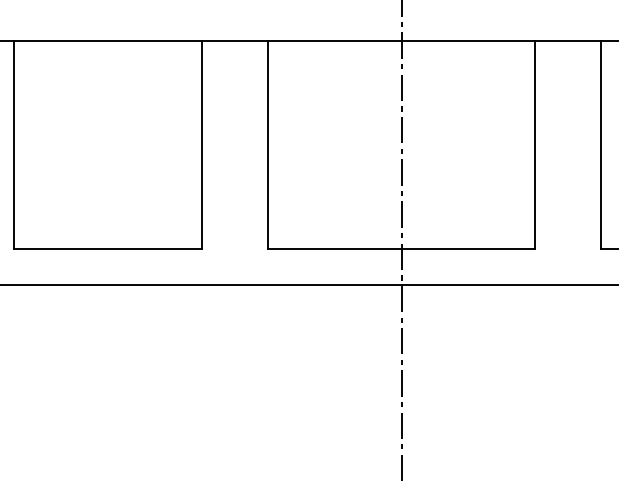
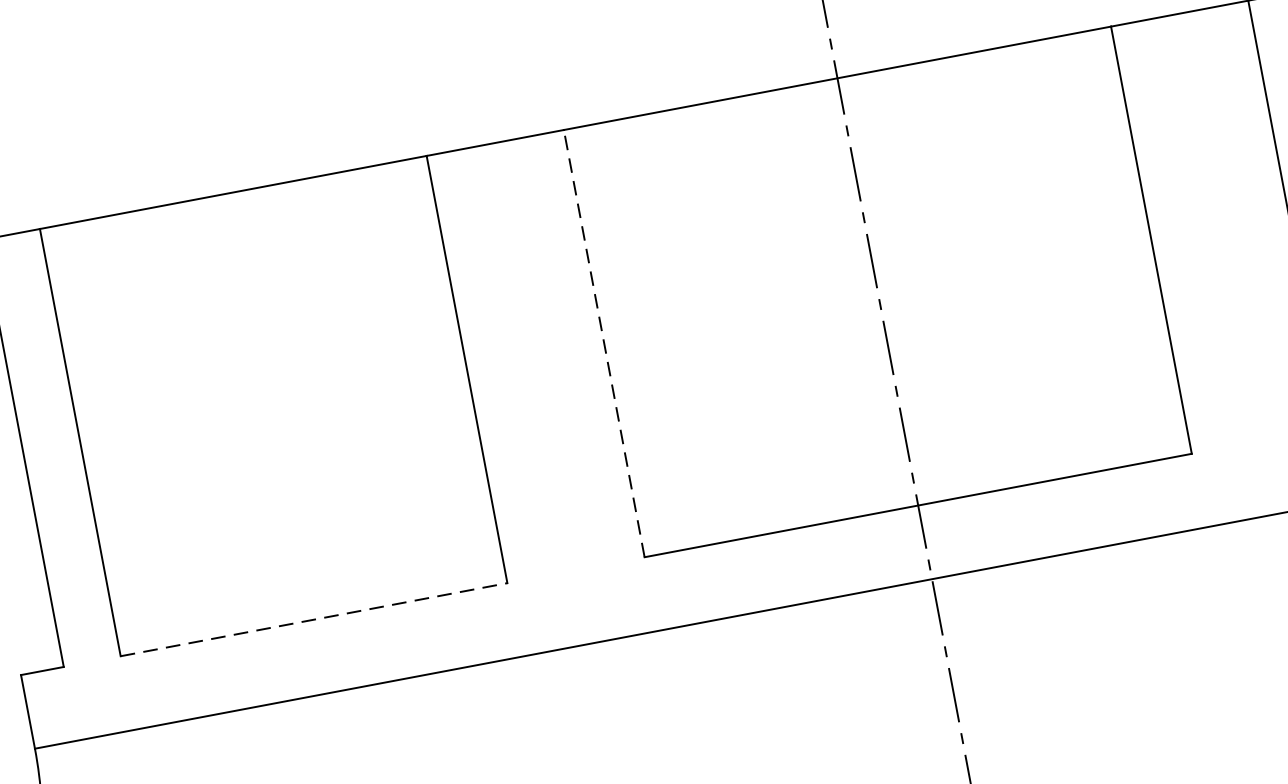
line: (268, 145) -> (604, 344), solid -> dashed
line: (108, 249) -> (316, 620), solid -> dashed

